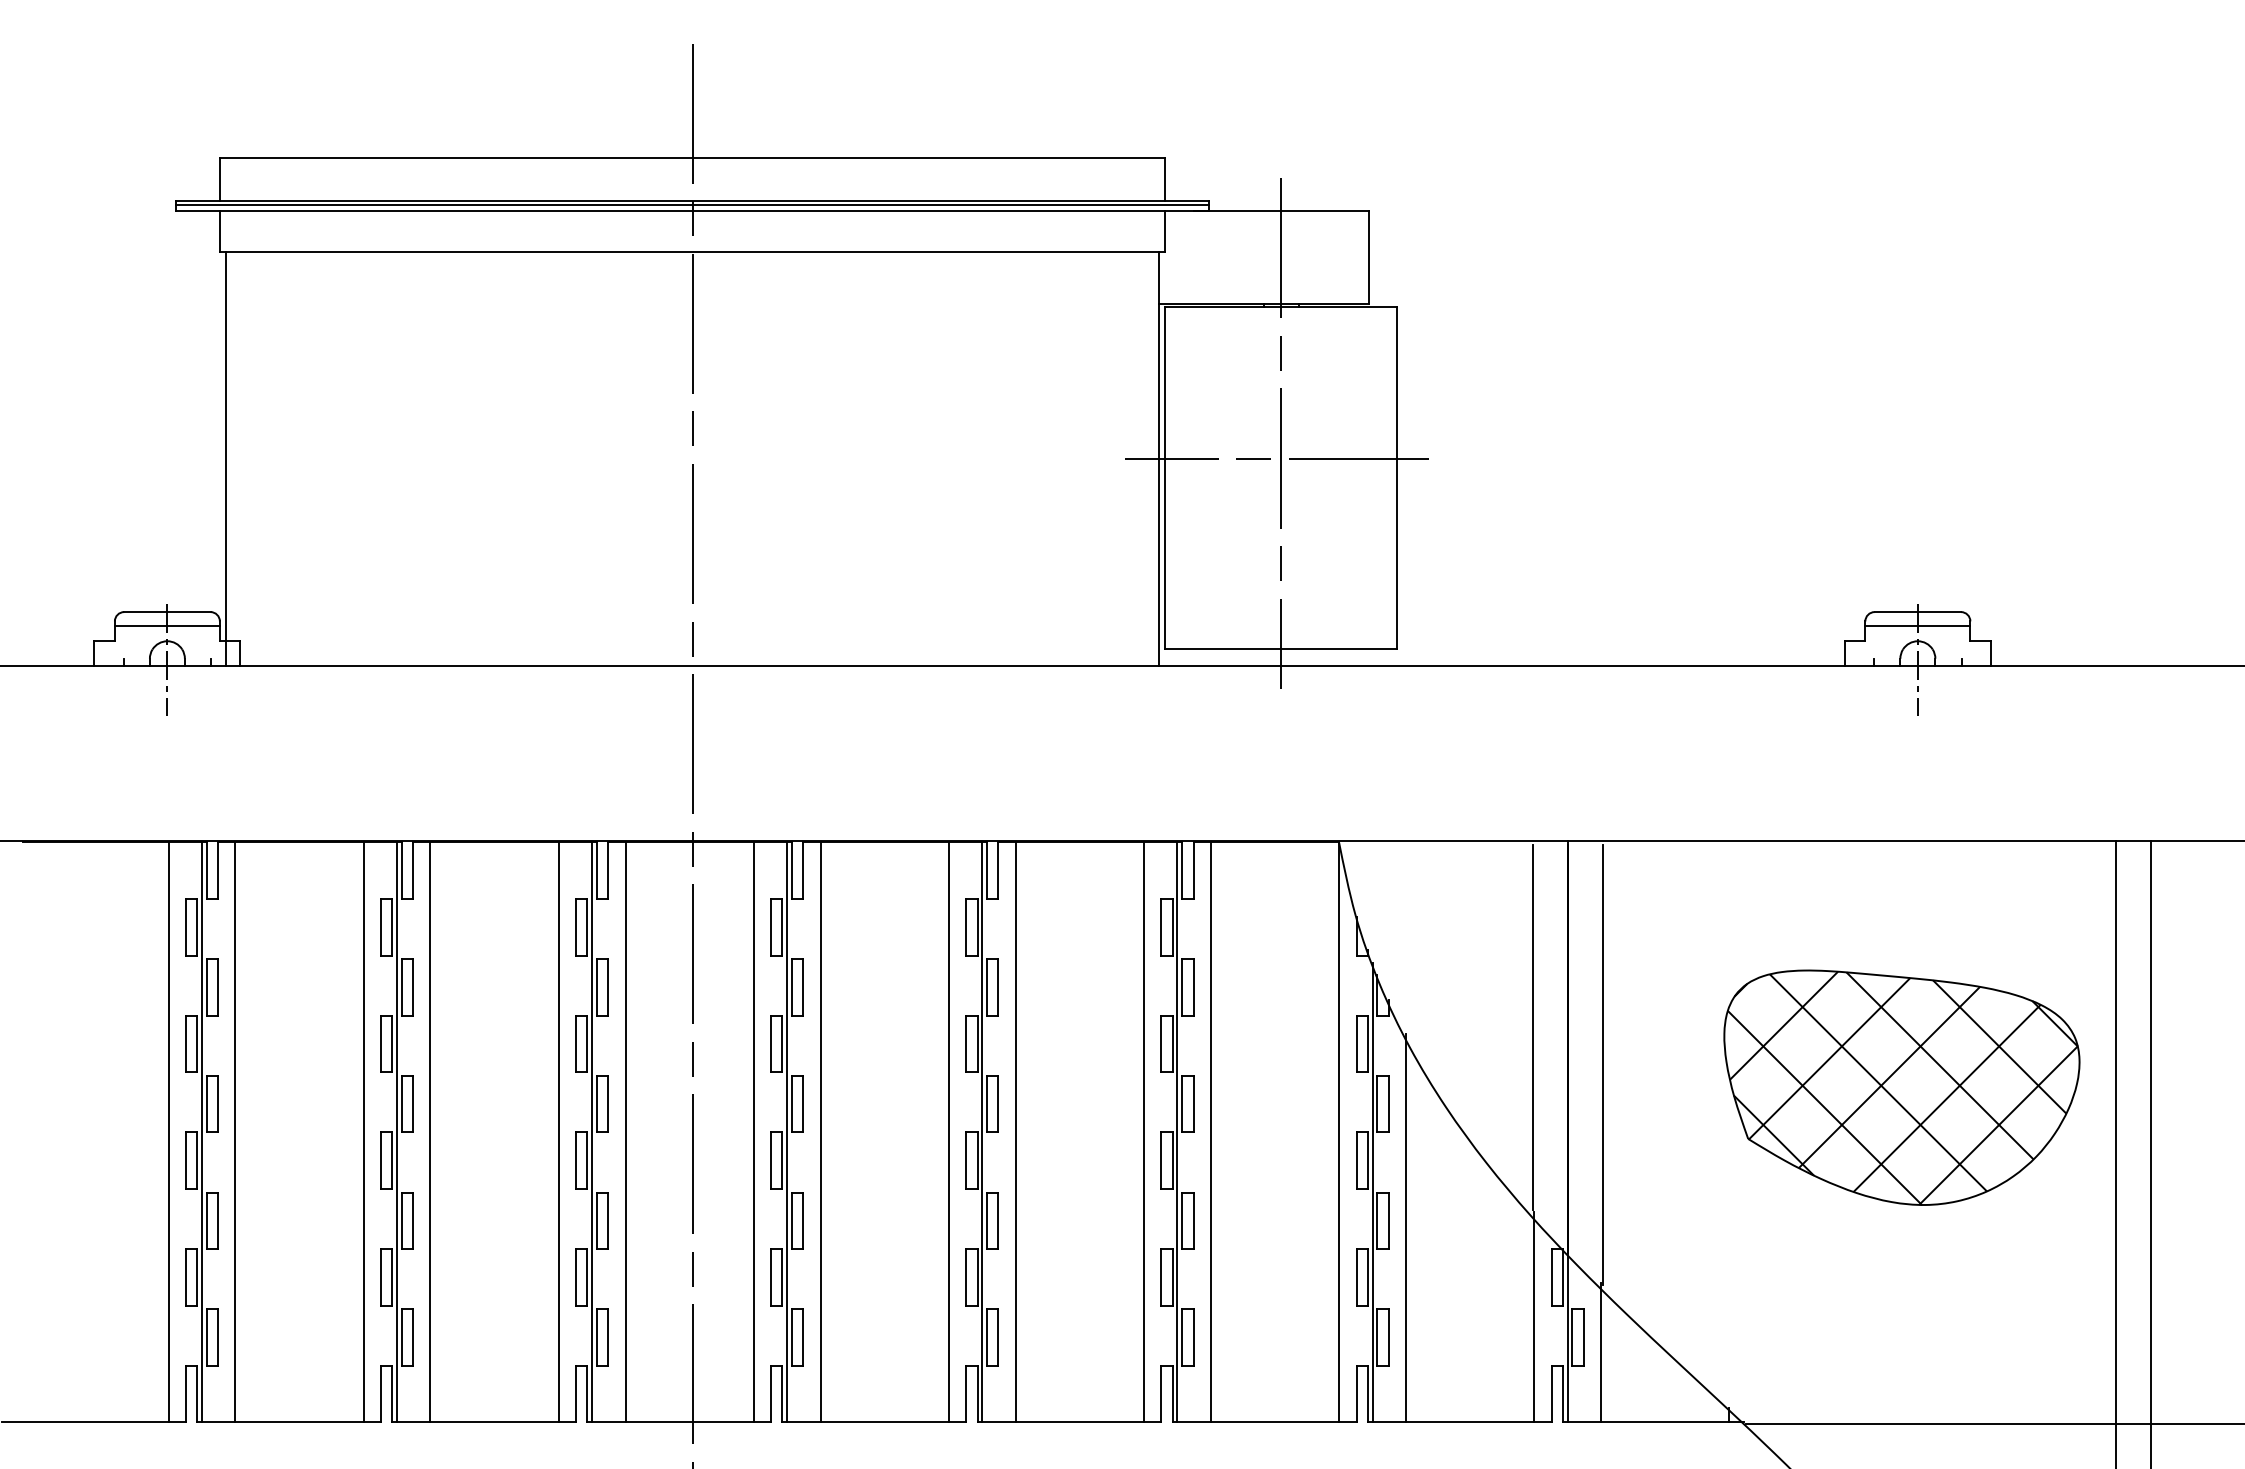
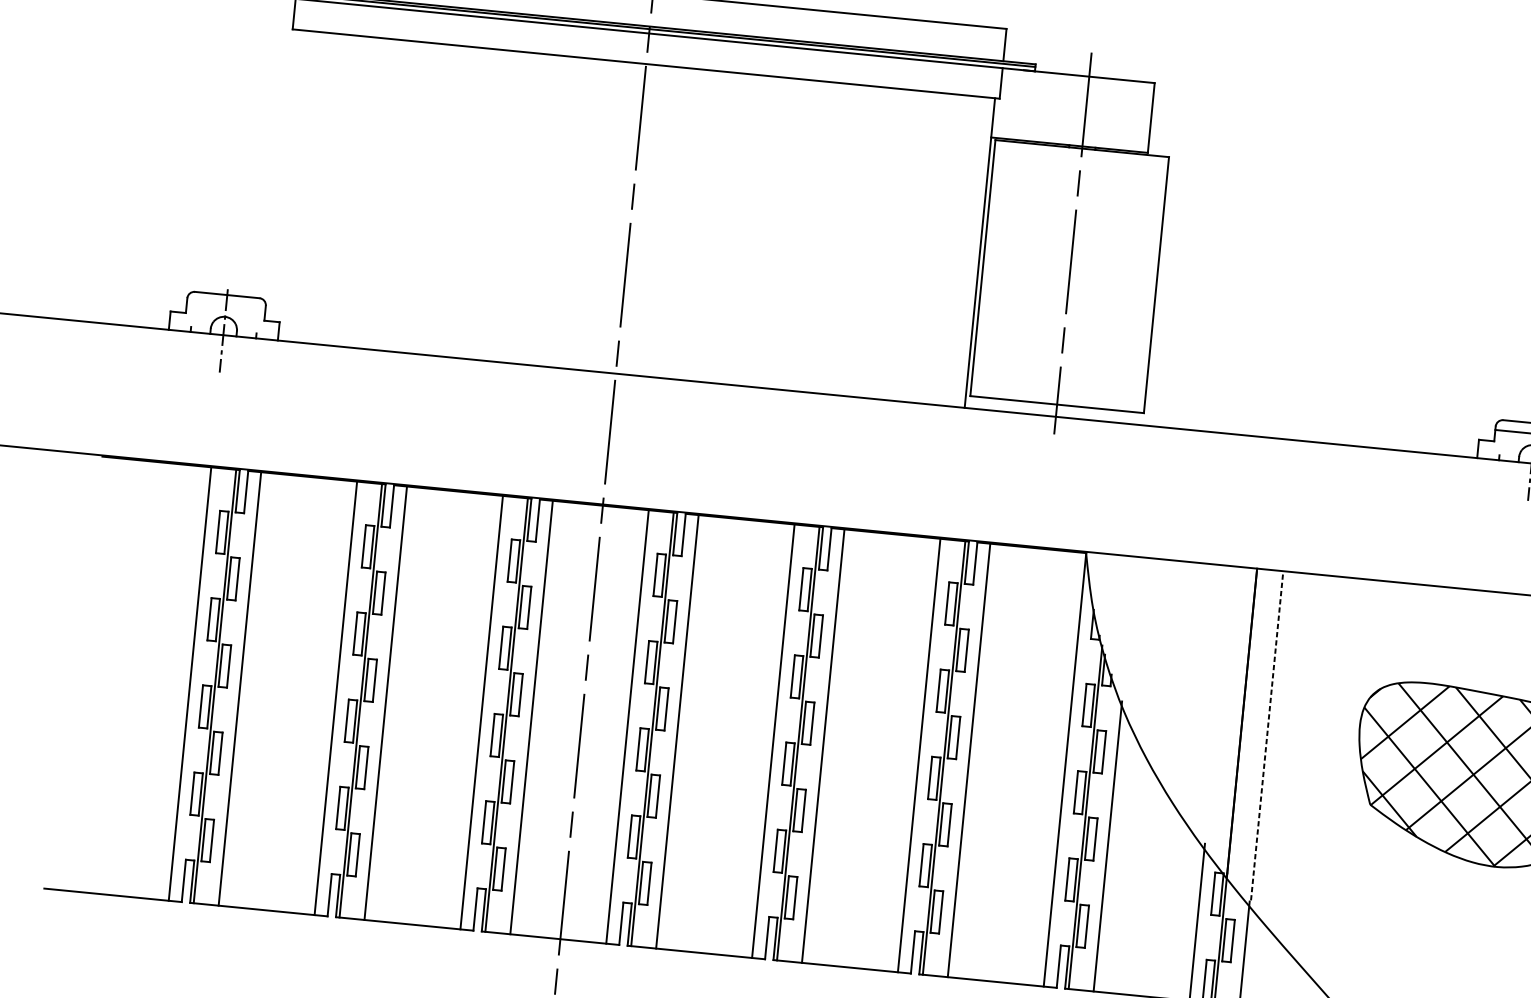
line: (225, 458) -> (281, 184), removed
line: (1276, 459) -> (1067, 262), removed
line: (166, 626) -> (225, 305), removed
line: (1532, 1027) -> (1217, 705), removed
line: (1602, 1064) -> (1266, 738), solid -> dashed

